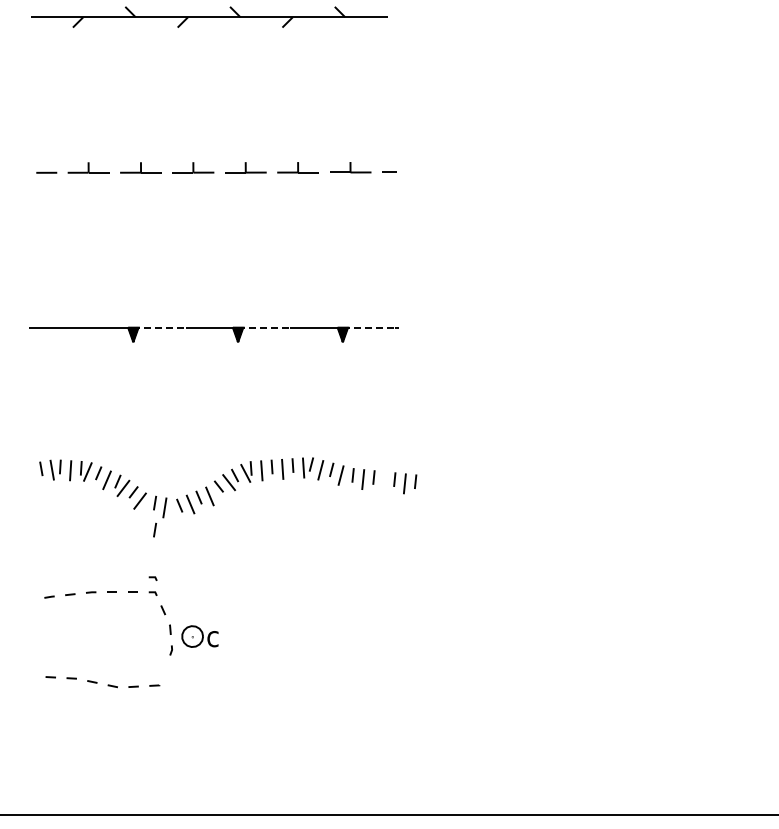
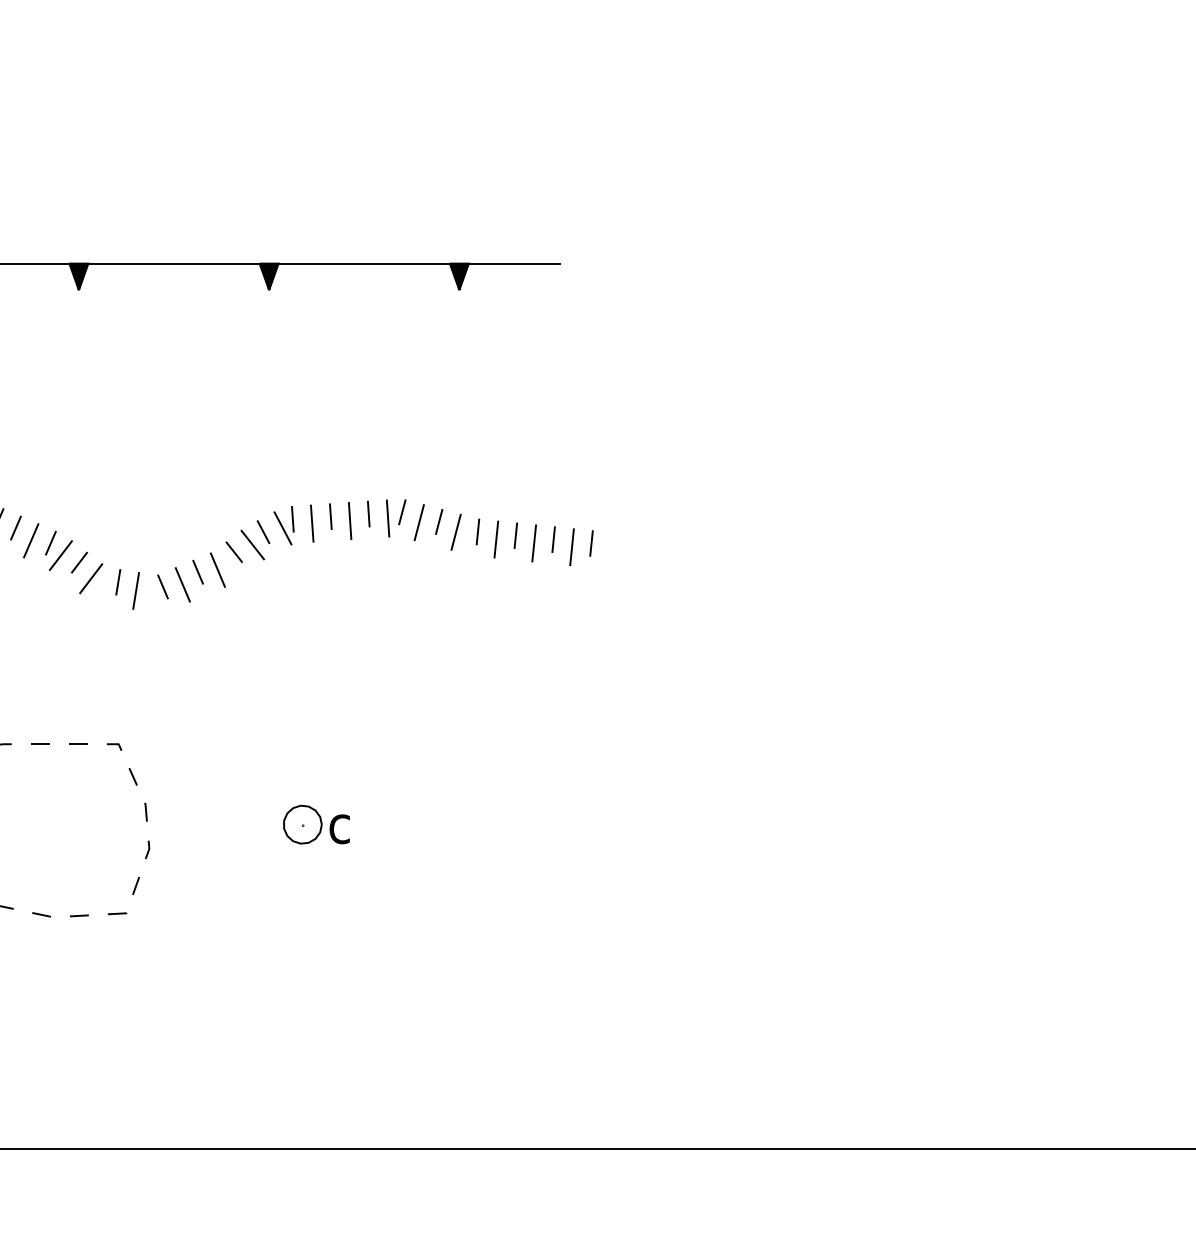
line: (160, 327) -> (128, 263), dashed -> solid
line: (264, 327) -> (317, 263), dashed -> solid
line: (369, 327) -> (507, 263), dashed -> solid
line: (383, 481) -> (533, 543), added
line: (154, 529) -> (117, 630), removed
line: (152, 578) -> (113, 719), removed
part: (199, 636) -> (315, 824), moved
line: (164, 670) -> (135, 886), added

